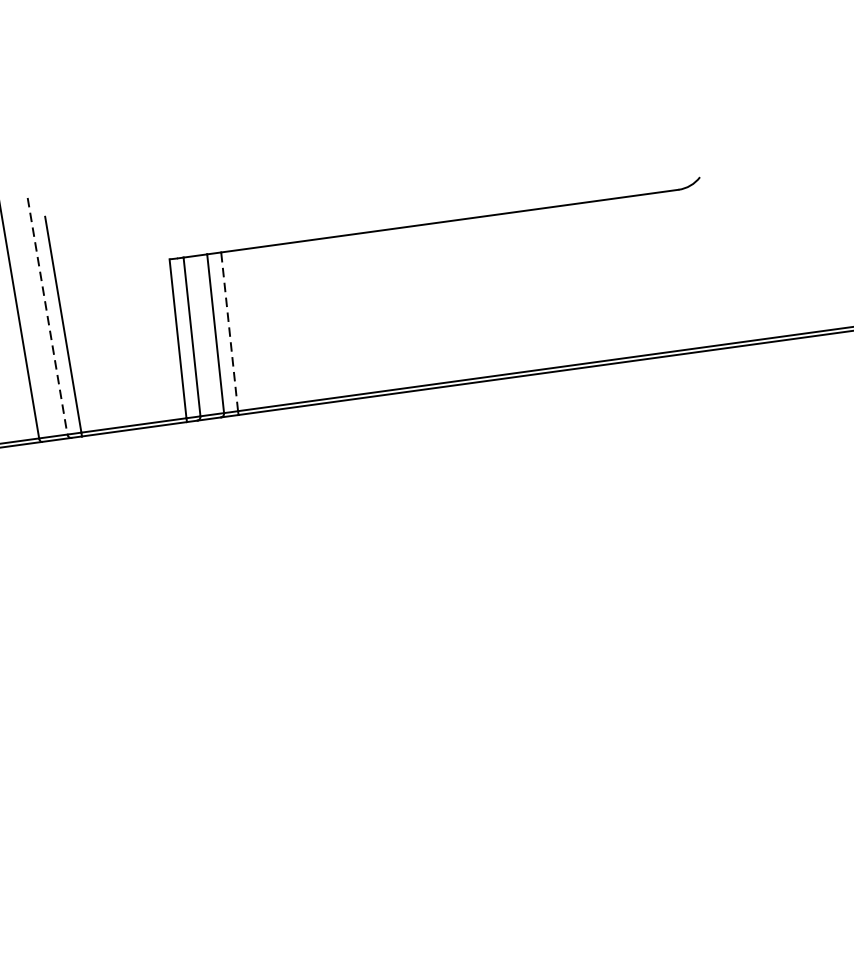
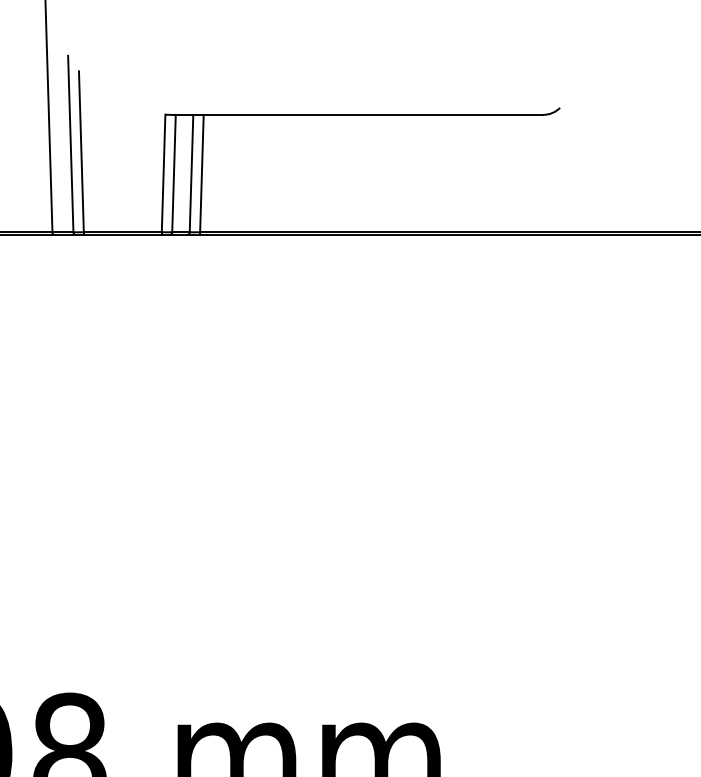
line: (47, 316) -> (70, 144), dashed -> solid
line: (229, 331) -> (201, 173), dashed -> solid

